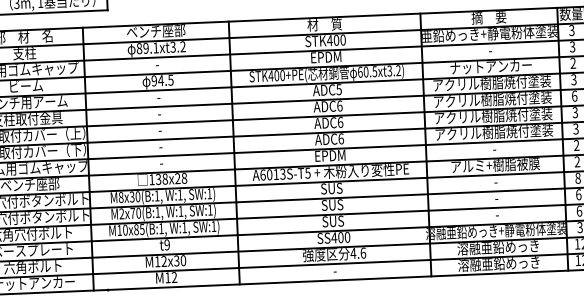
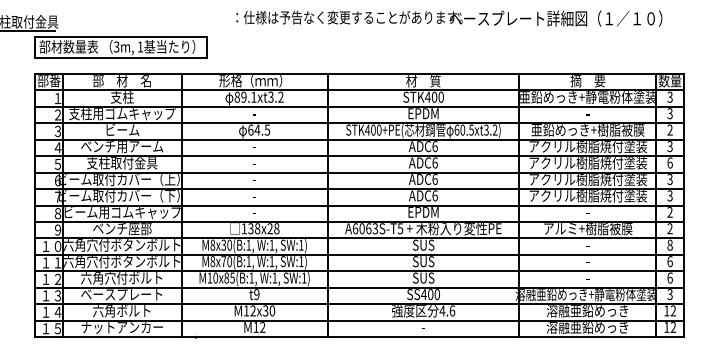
text: (152, 32) -> (251, 81), ベンチ座部 -> 形格（ｍｍ）
text: (490, 67) -> (587, 130), ナットアンカー -> 亜鉛めっき+樹脂被膜
text: (153, 80) -> (250, 129), 94.5 -> 64.5
text: (338, 89) -> (434, 146), ADC5 -> ADC6
text: (276, 174) -> (368, 228), A6013S-T5 -> A6063S-T5
text: (121, 213) -> (212, 261), M2x70(B:1, -> M8x70(B:1,

